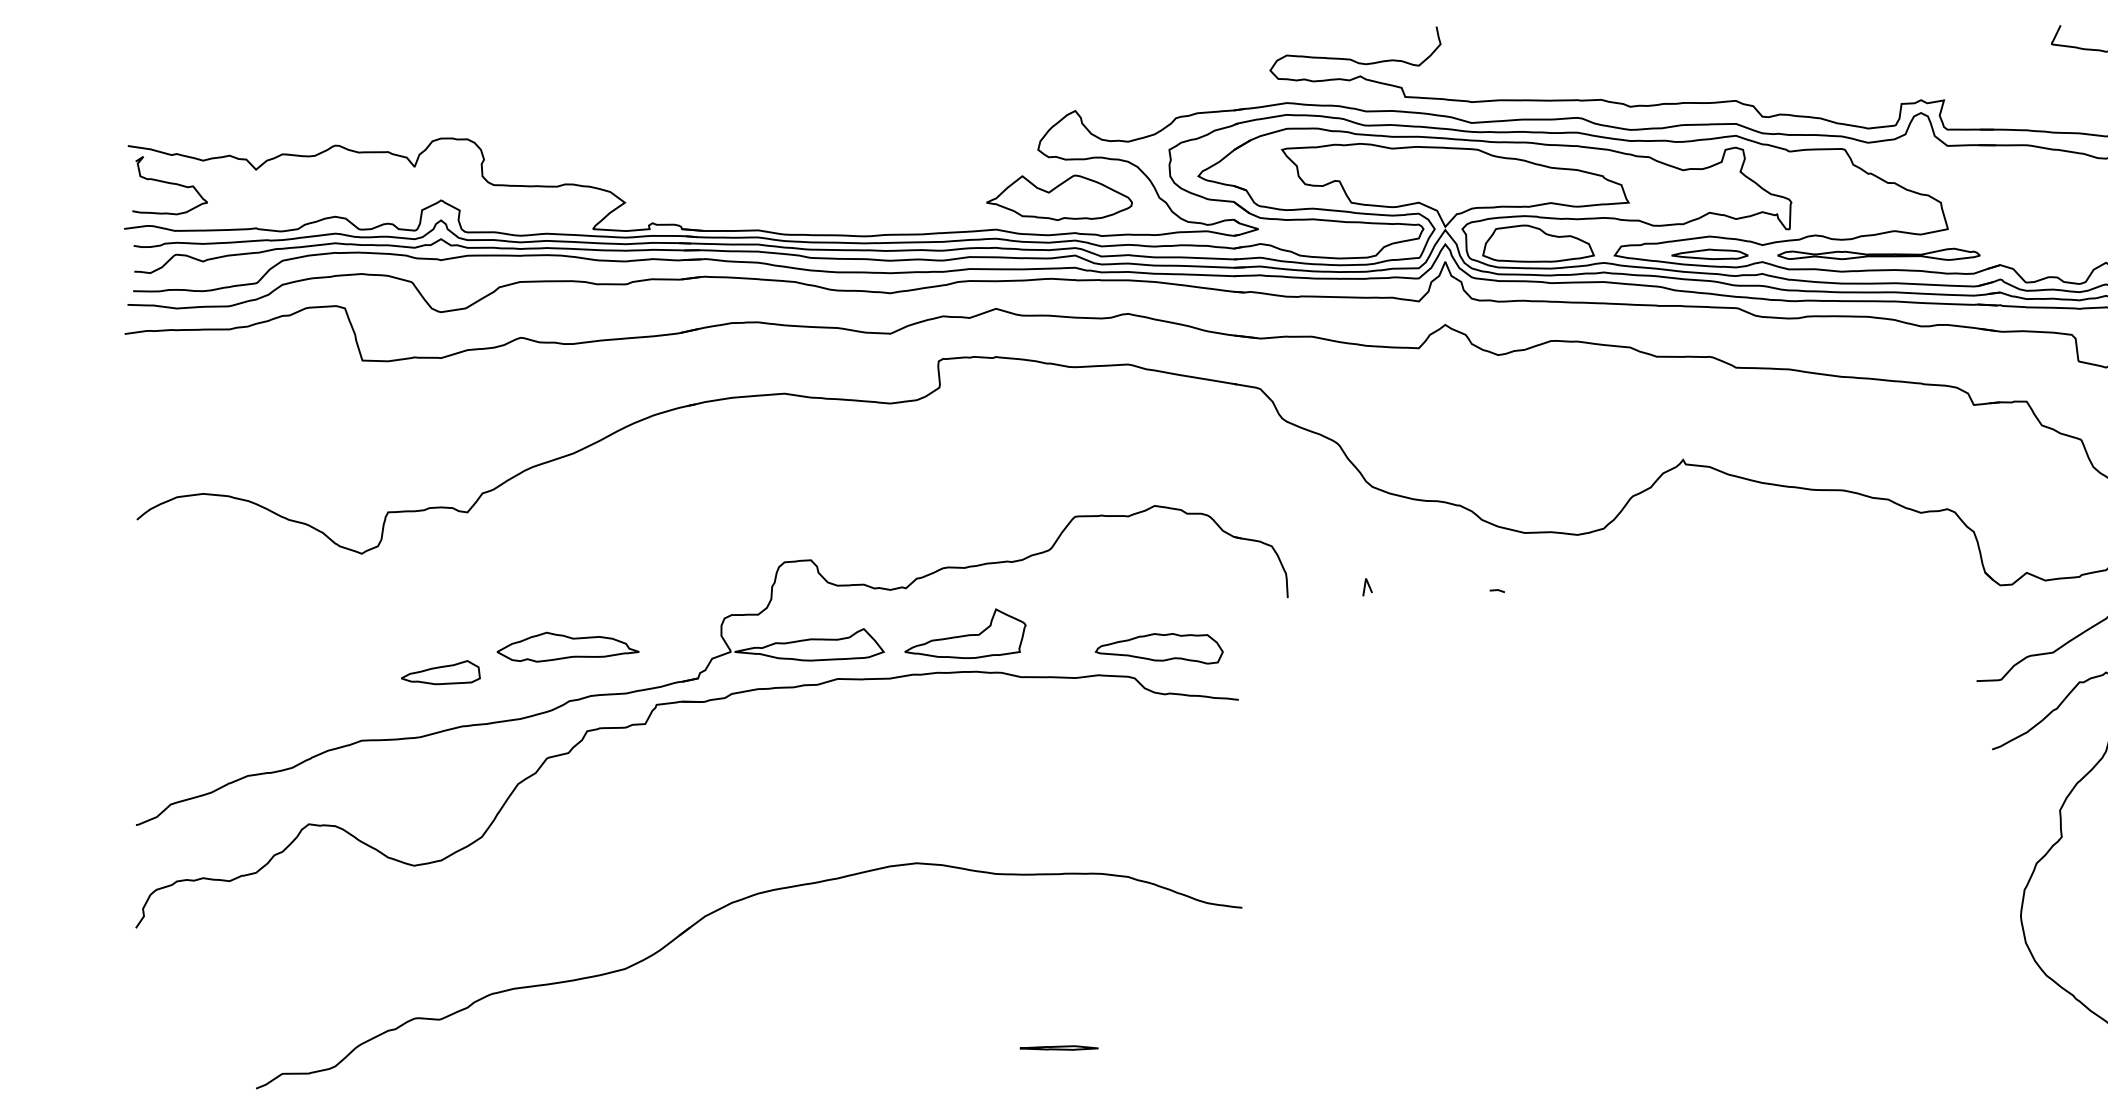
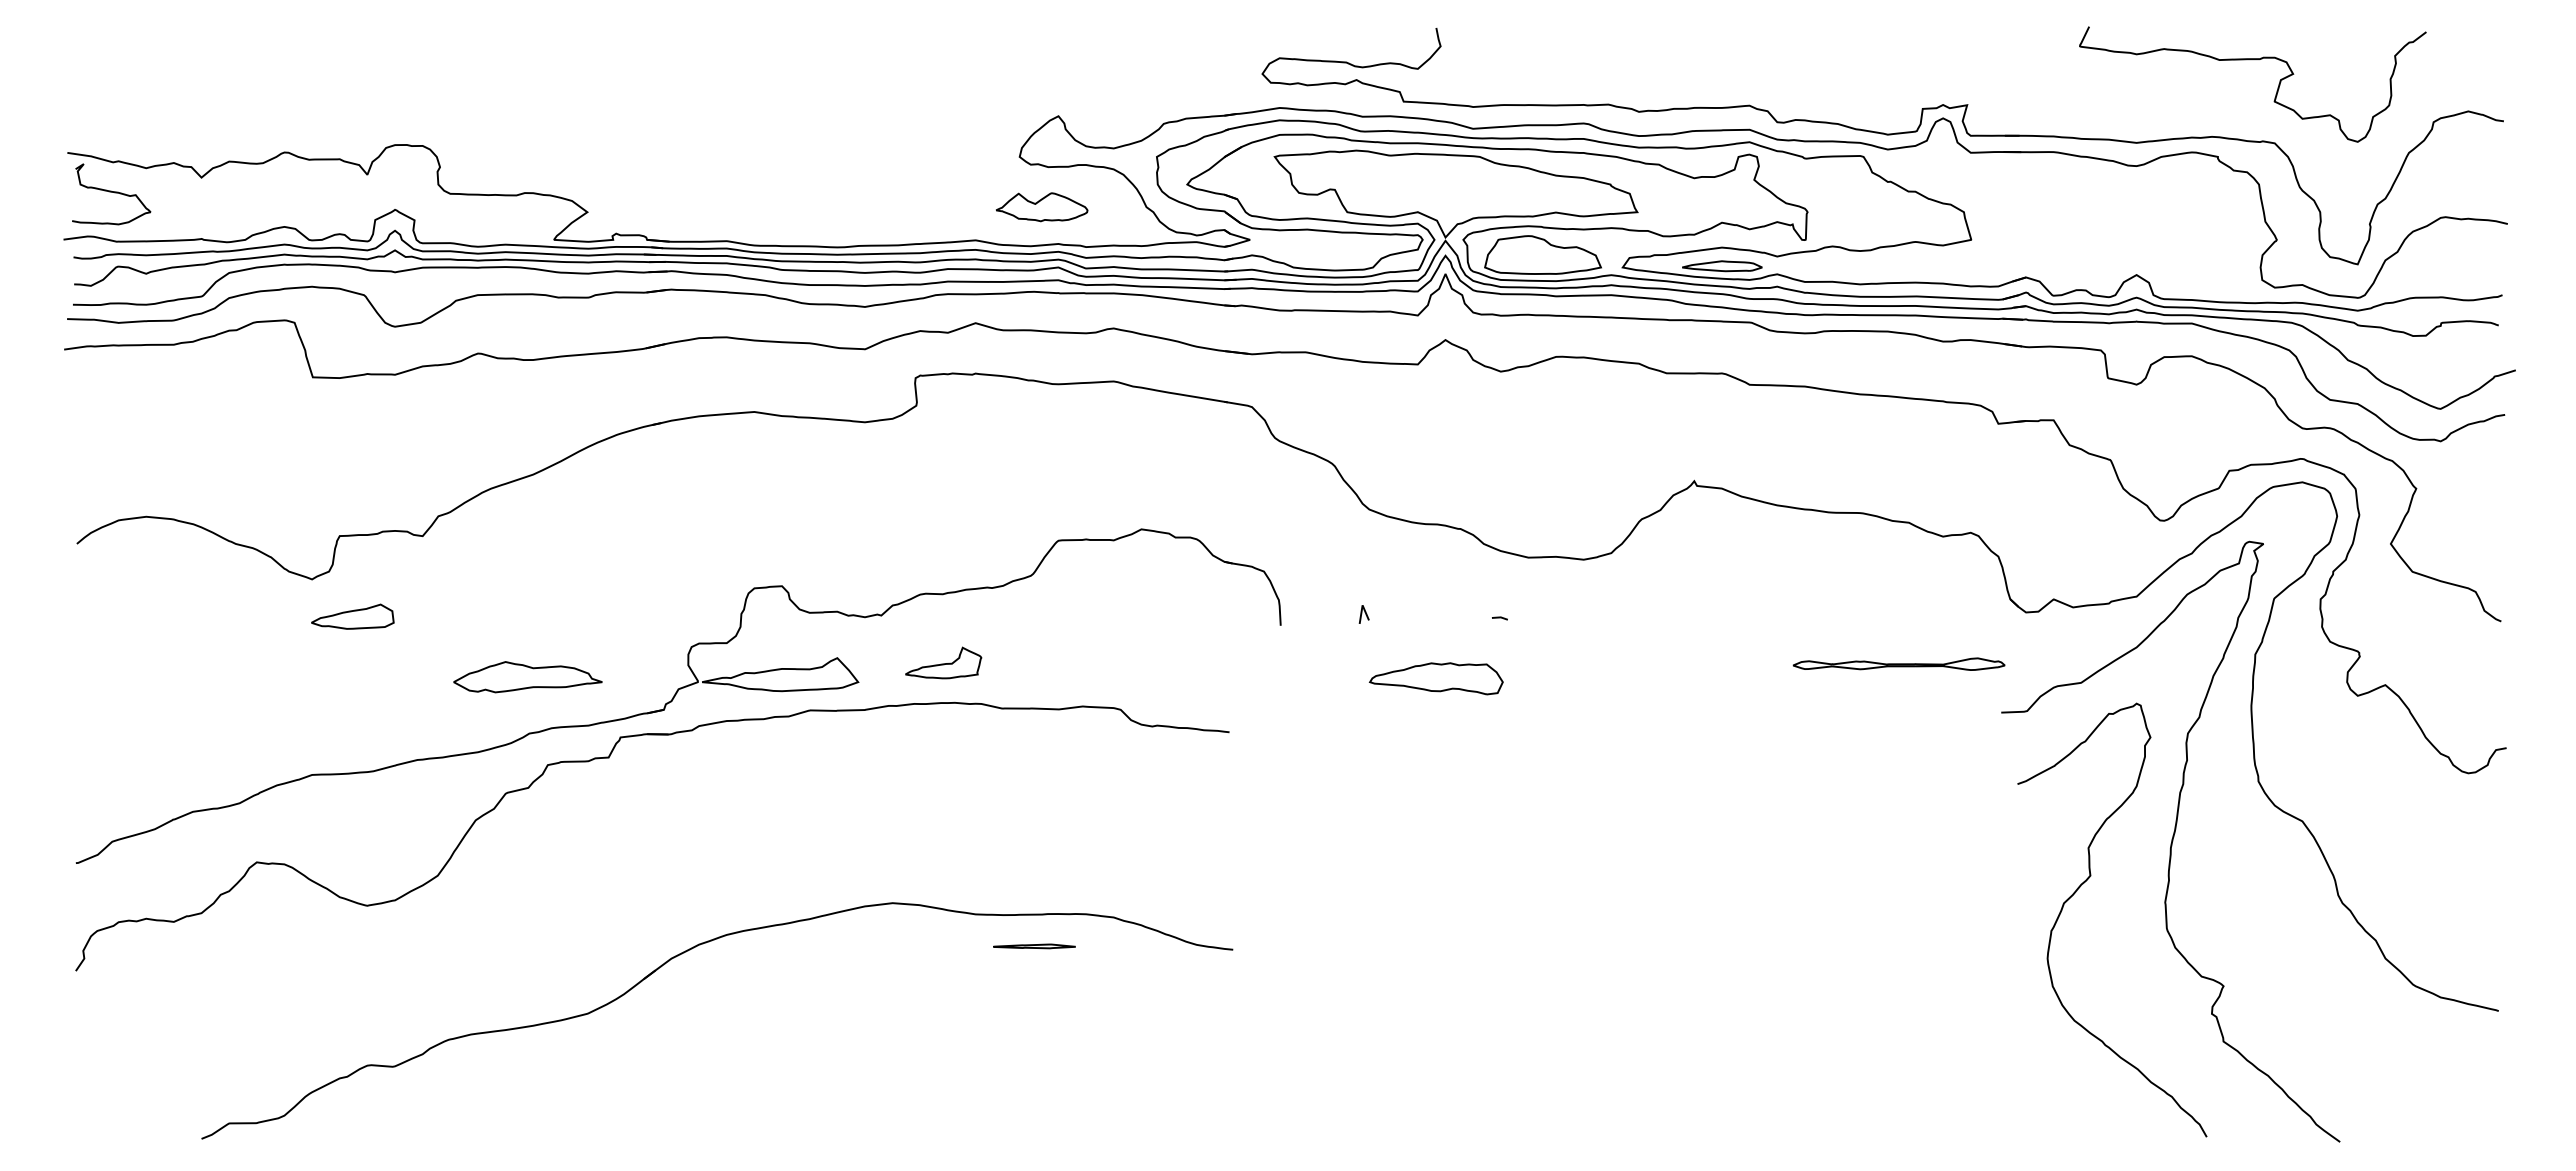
part: (1059, 198) -> (1041, 207), size x0.6
part: (1878, 253) -> (1898, 663), moved
part: (965, 633) -> (943, 662), size x0.6
part: (1158, 648) -> (1435, 678), moved
part: (440, 672) -> (352, 616), moved
part: (1059, 1048) -> (1034, 946), moved

